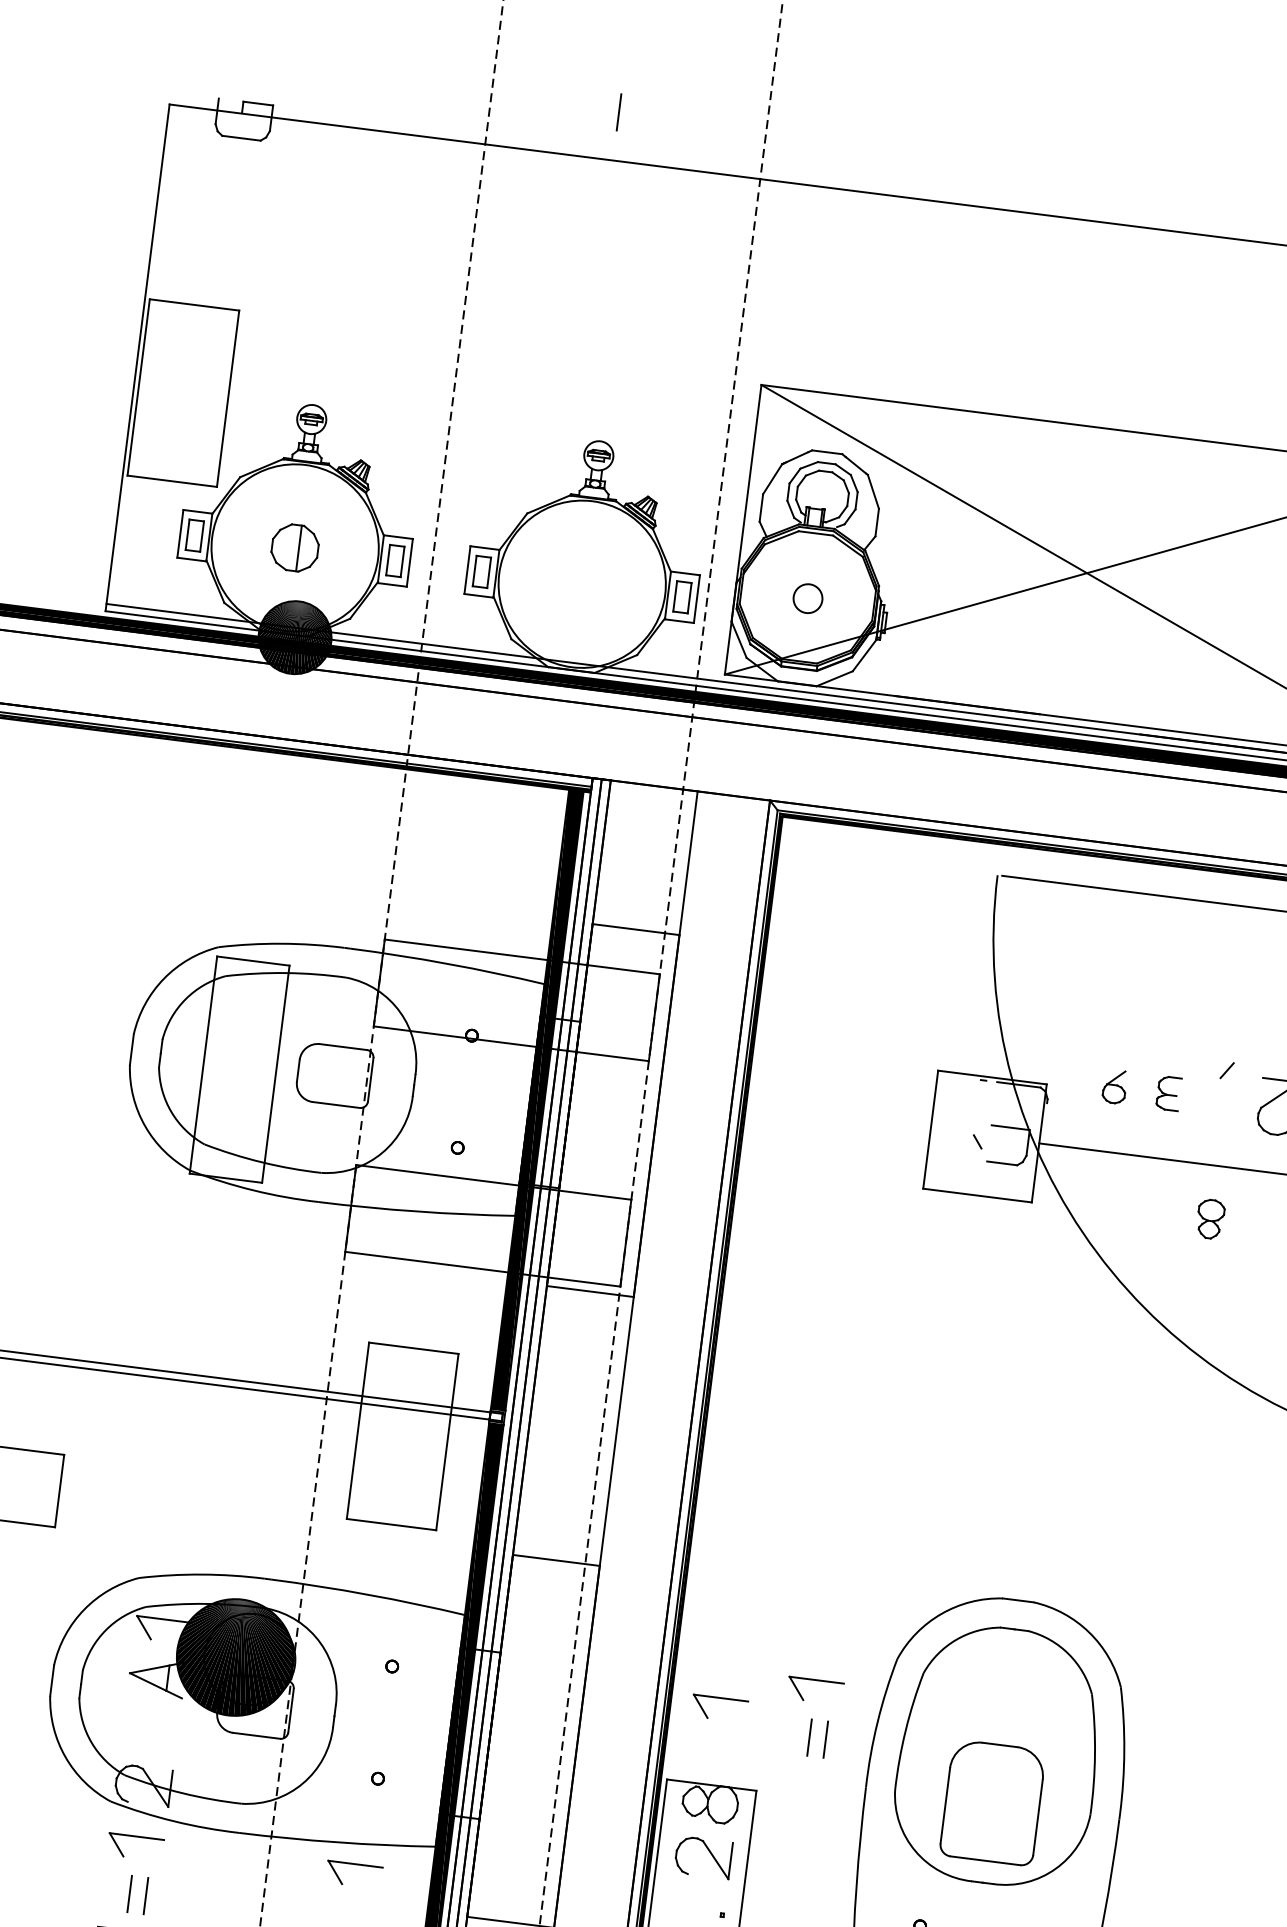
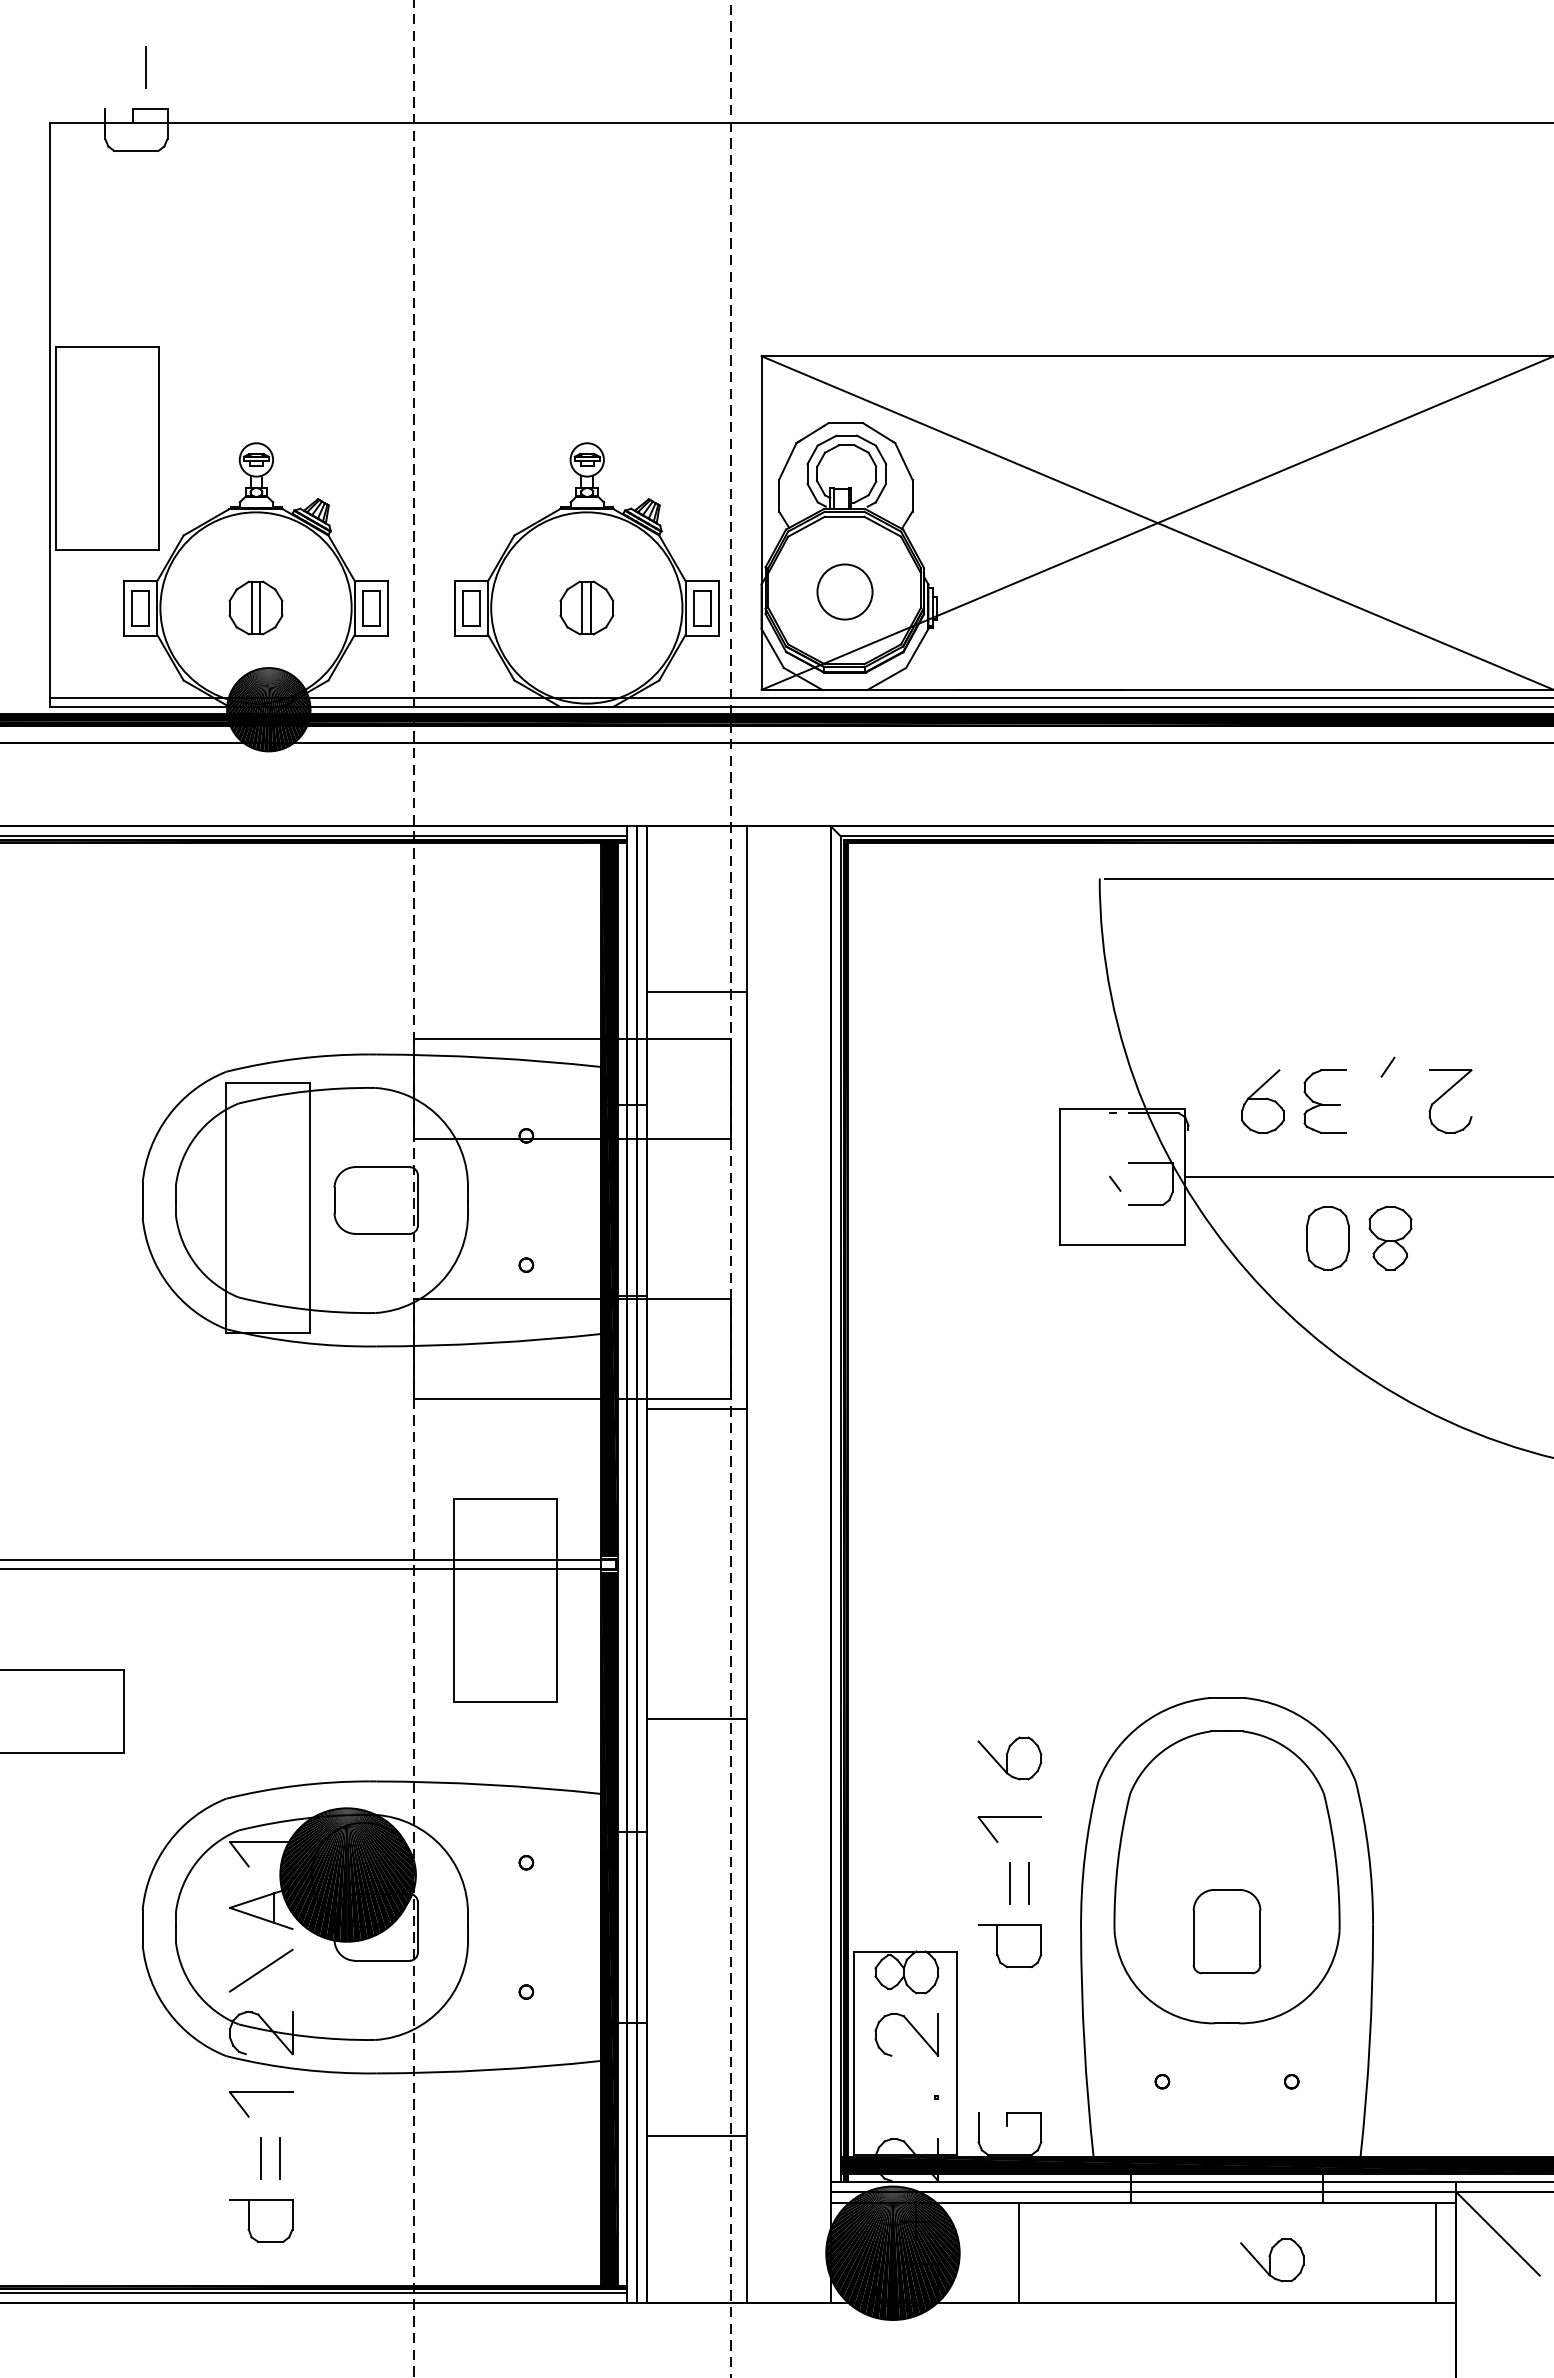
line: (618, 112) -> (145, 67), moved
line: (291, 547) -> (251, 607), added
part: (581, 583) -> (586, 607), added
circle: (807, 598) -> (844, 591), size x1.67
part: (1114, 1086) -> (1262, 1101), size x1.67
part: (1168, 1093) -> (1324, 1101), size x1.67
part: (1155, 1212) -> (1327, 1238), added
part: (1210, 1218) -> (1390, 1237), size x1.43
part: (822, 1629) -> (1009, 1758), added
part: (720, 1698) -> (903, 1851), removed
line: (149, 1730) -> (260, 1970), added
part: (803, 1792) -> (1010, 1946), added
part: (992, 1802) -> (1226, 1931), size x0.62
part: (354, 1864) -> (512, 2092), removed

